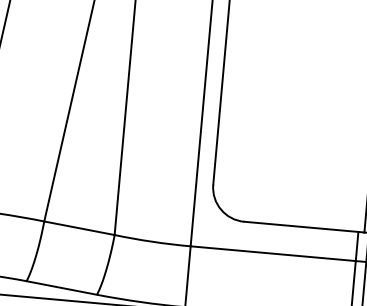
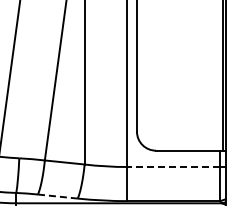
line: (272, 254) -> (173, 167), solid -> dashed
line: (61, 287) -> (57, 196), solid -> dashed

